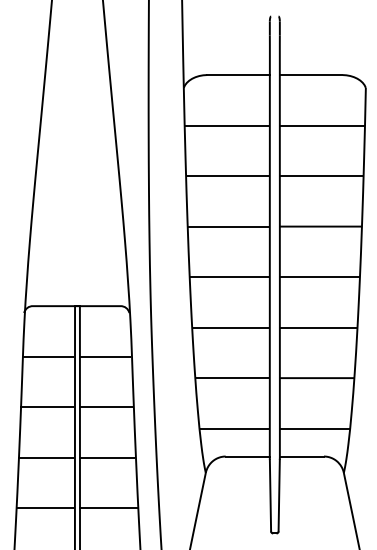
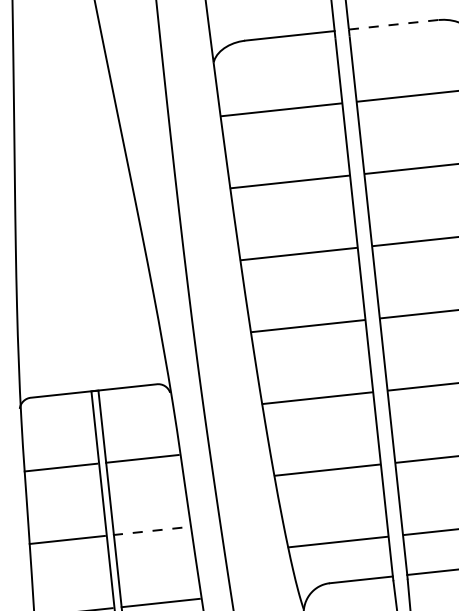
line: (311, 75) -> (394, 25), solid -> dashed
line: (106, 407) -> (151, 531), solid -> dashed

